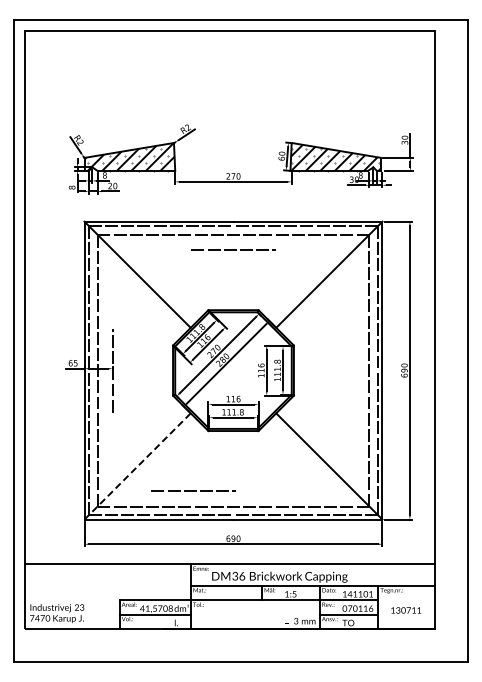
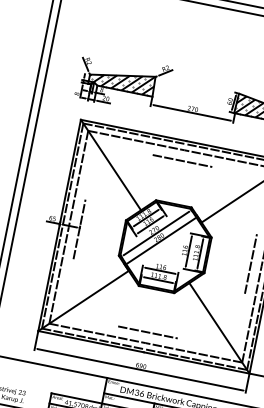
line: (354, 370) -> (251, 263), added
line: (138, 466) -> (84, 301), dashed -> solid
line: (193, 490) -> (148, 331), moved

